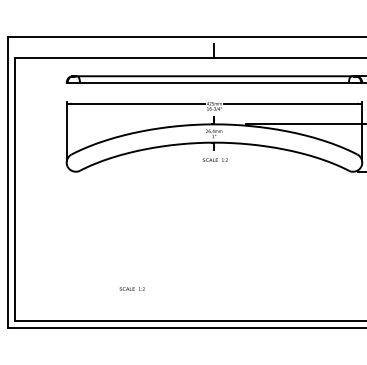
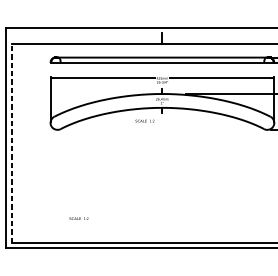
text: (214, 159) -> (144, 120), moved
line: (15, 189) -> (11, 143), solid -> dashed
text: (131, 288) -> (78, 218), moved

